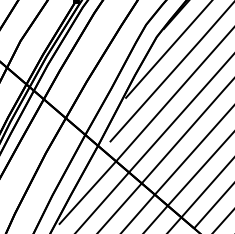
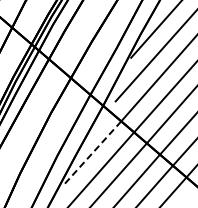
line: (87, 193) -> (92, 153), solid -> dashed

